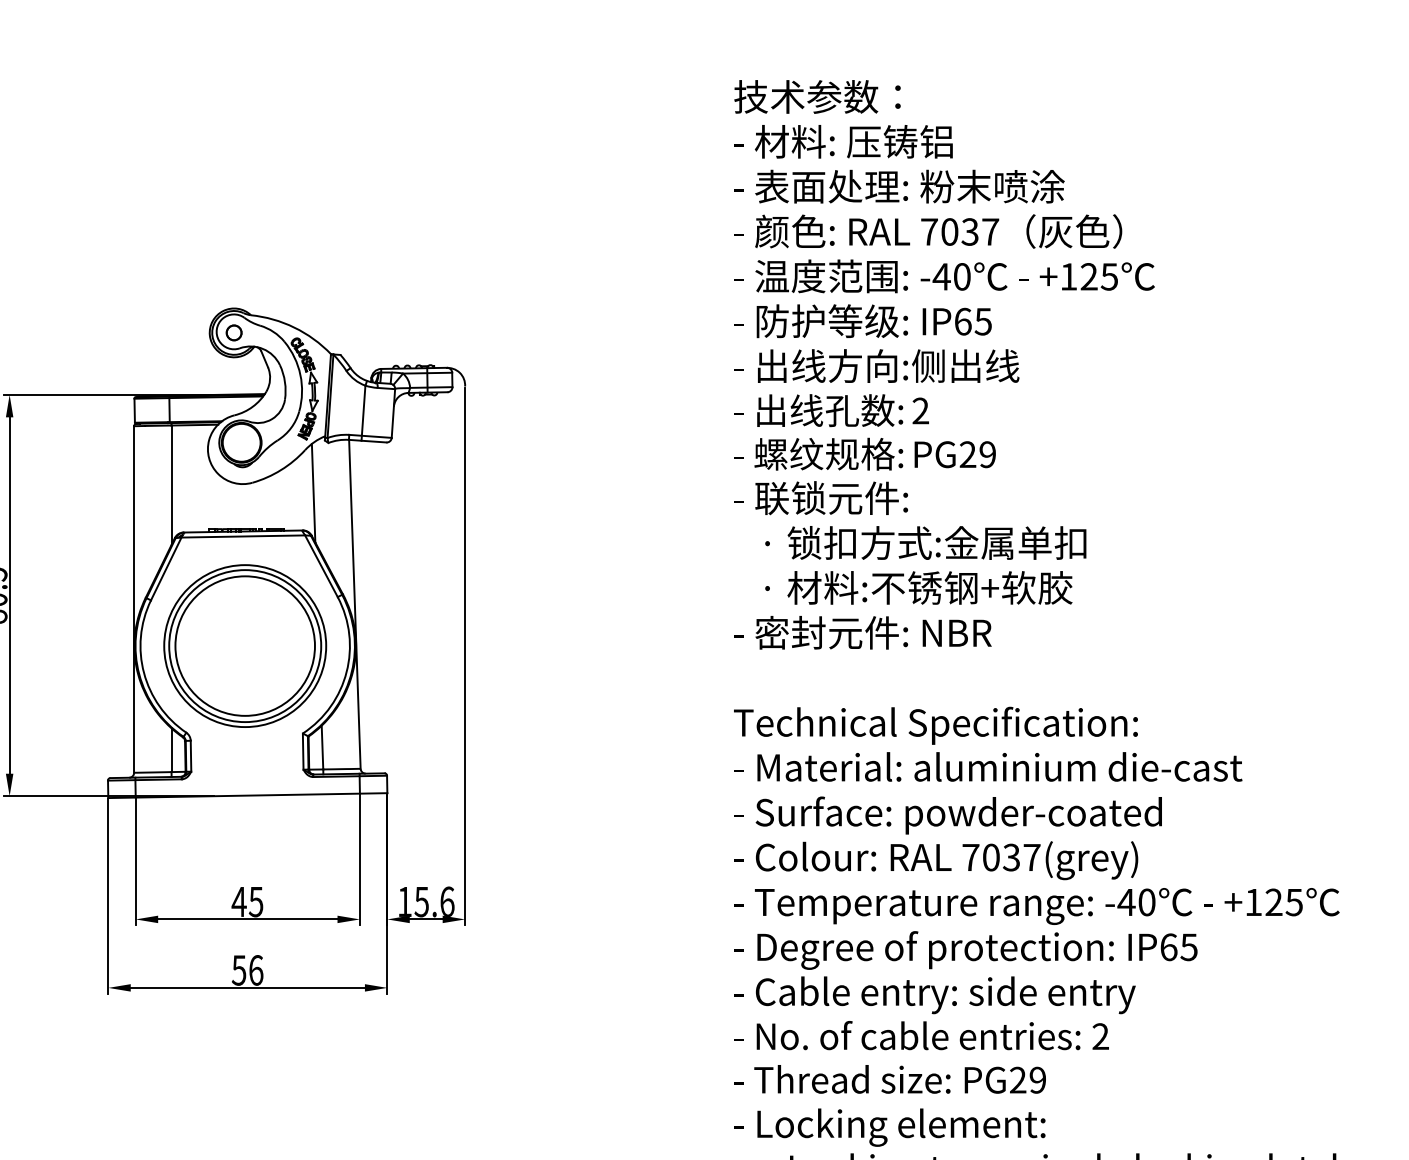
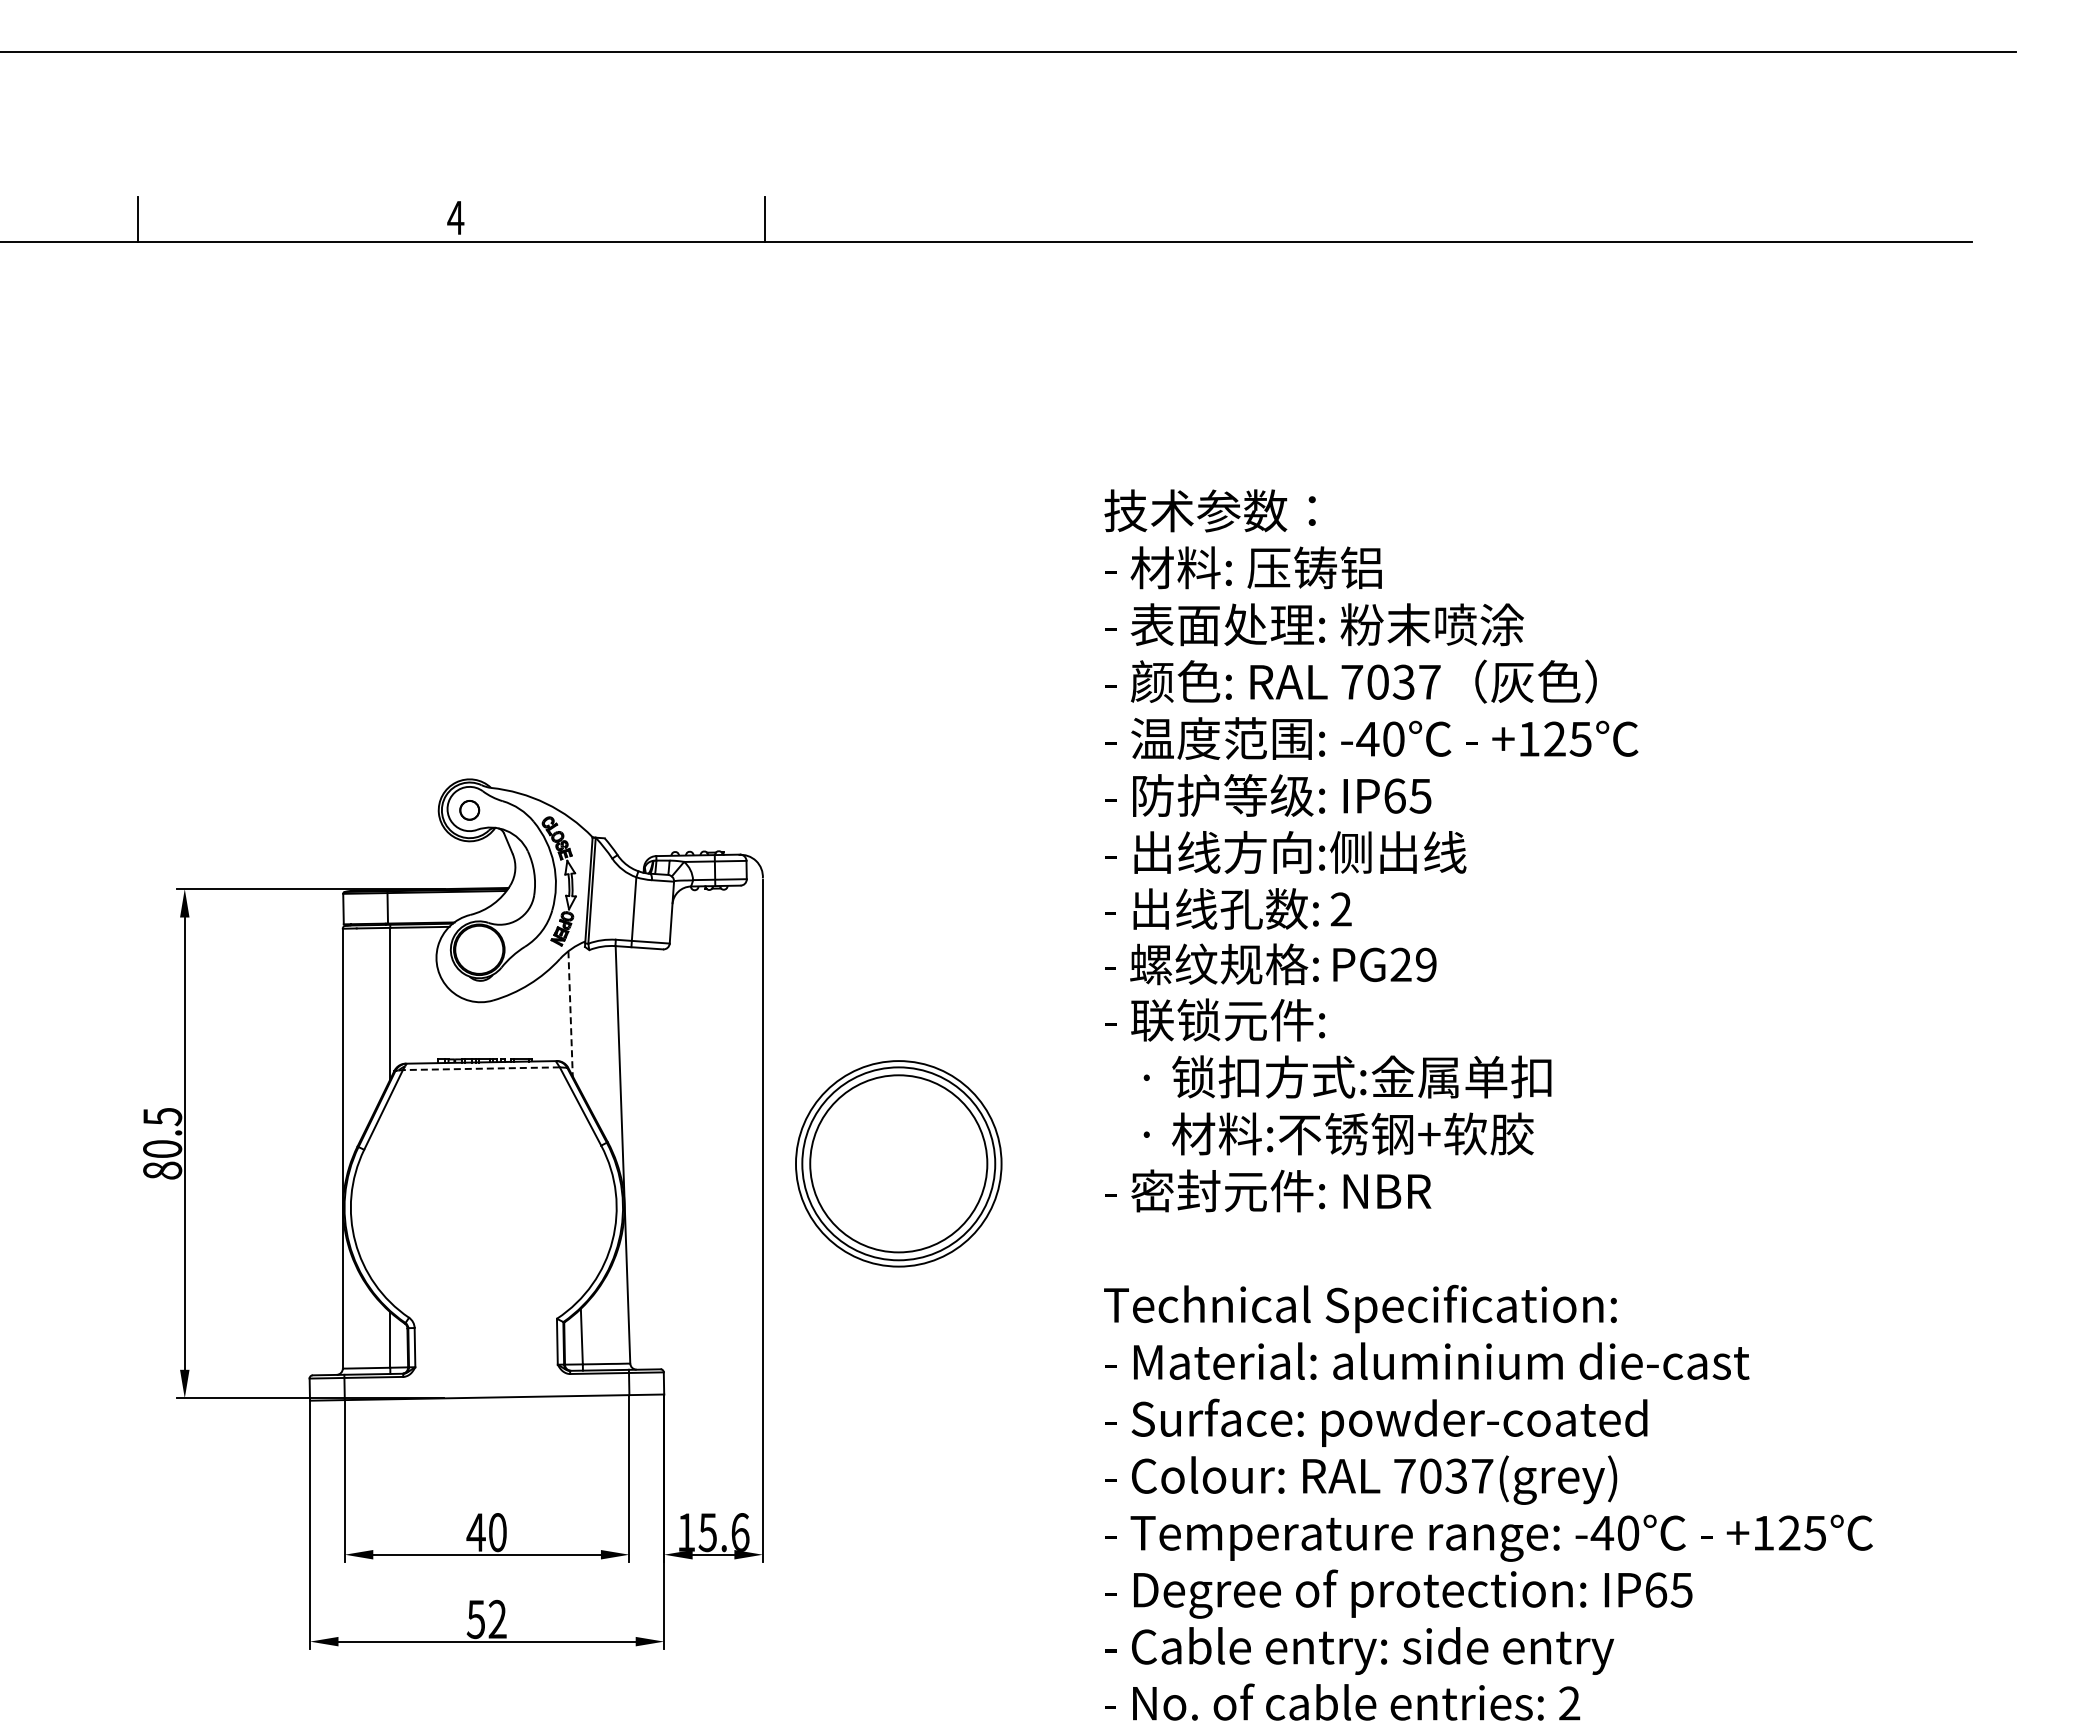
line: (313, 492) -> (570, 1013), solid -> dashed
line: (242, 536) -> (480, 1068), solid -> dashed
part: (244, 645) -> (898, 1163), moved
text: (256, 901) -> (497, 1532), 45 -> 40
text: (256, 970) -> (497, 1619), 56 -> 52

